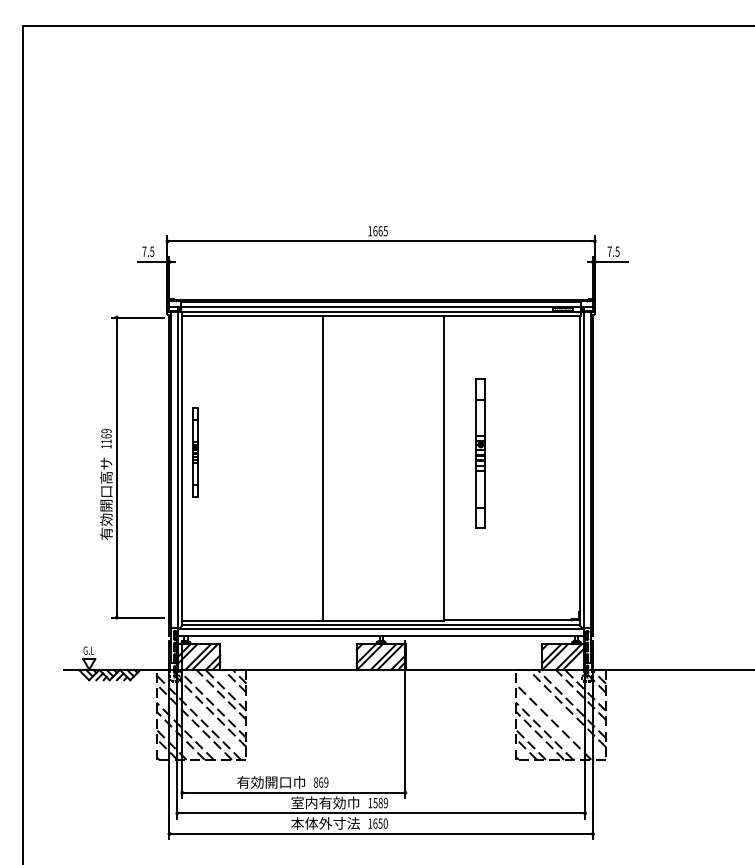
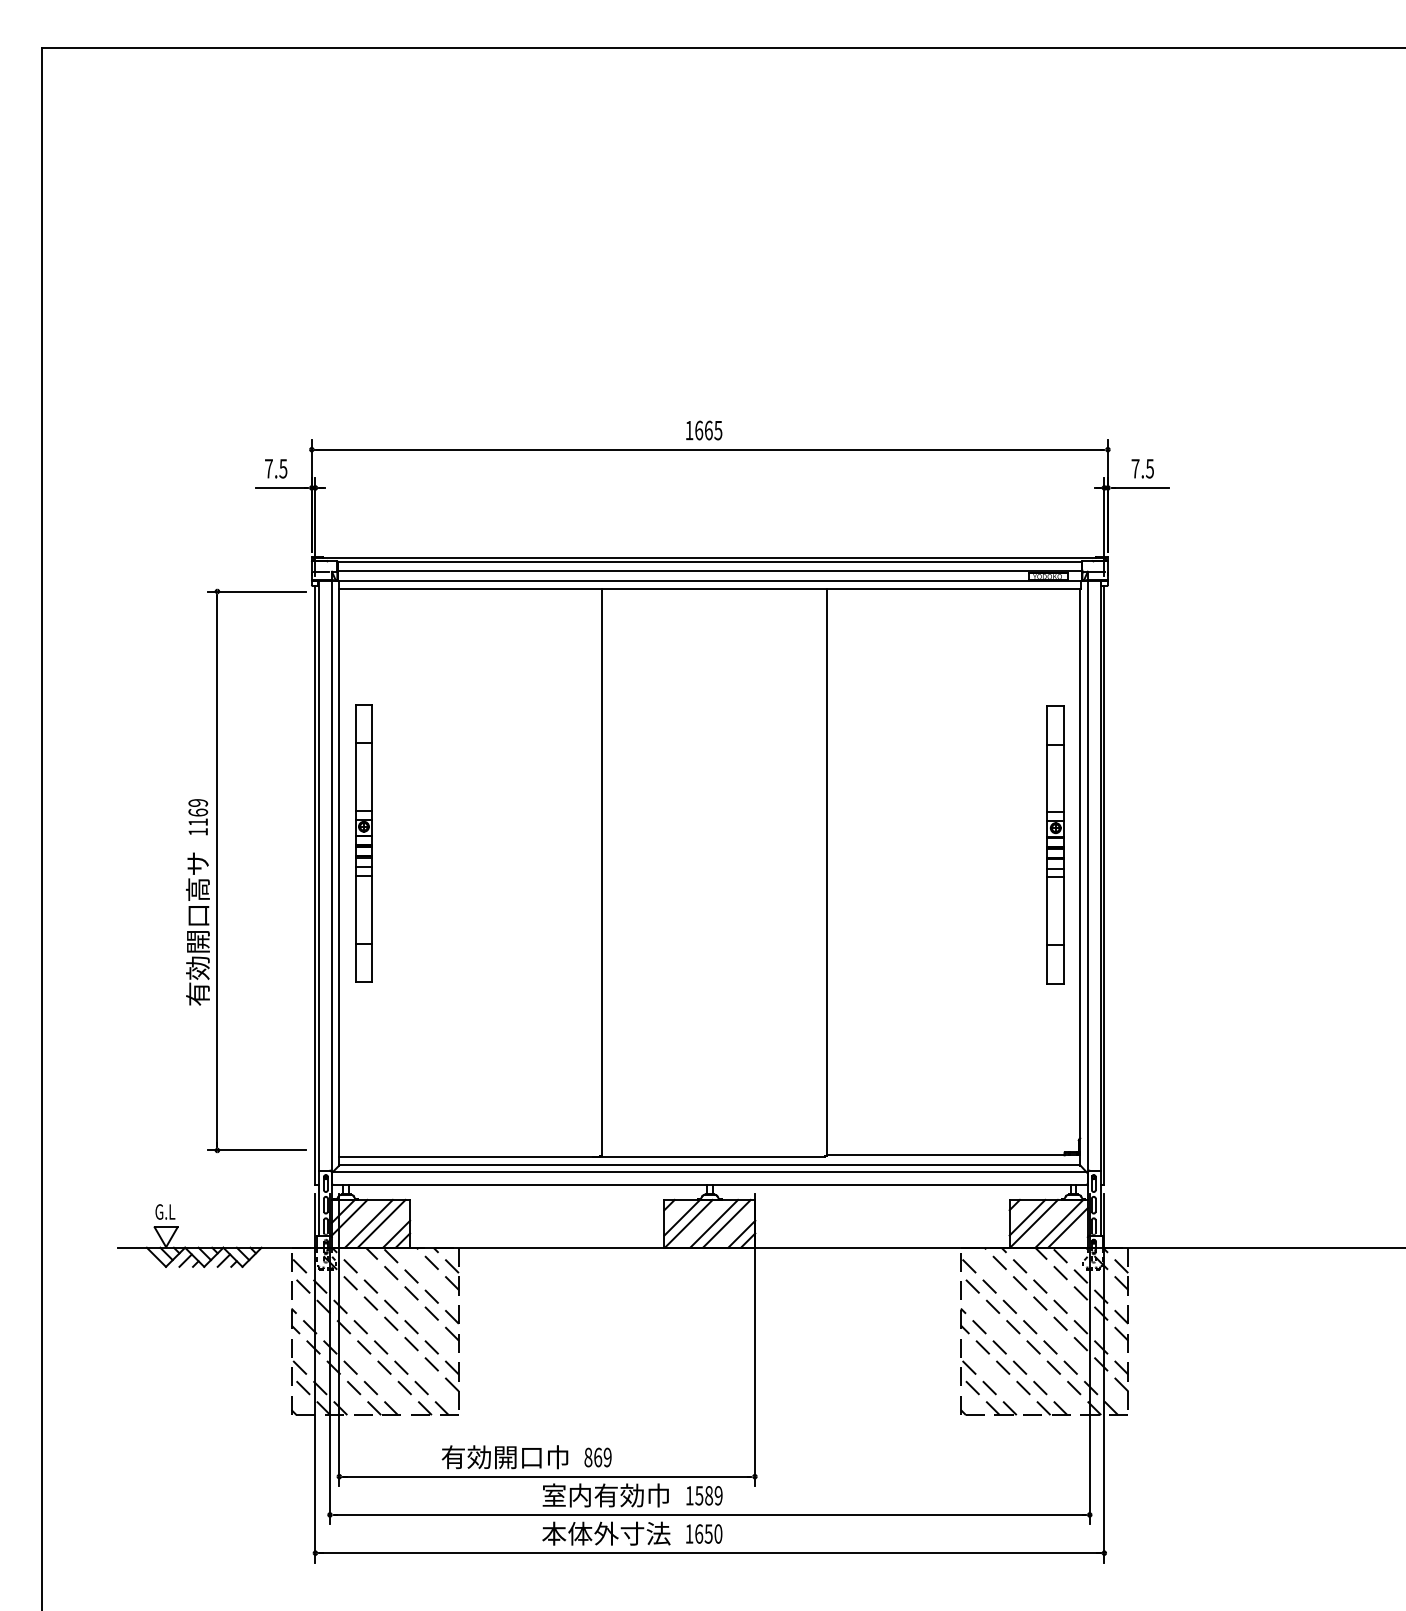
part: (195, 452) -> (364, 842), size x1.67
part: (480, 453) -> (1055, 844), moved
line: (557, 717) -> (1038, 1336), added

